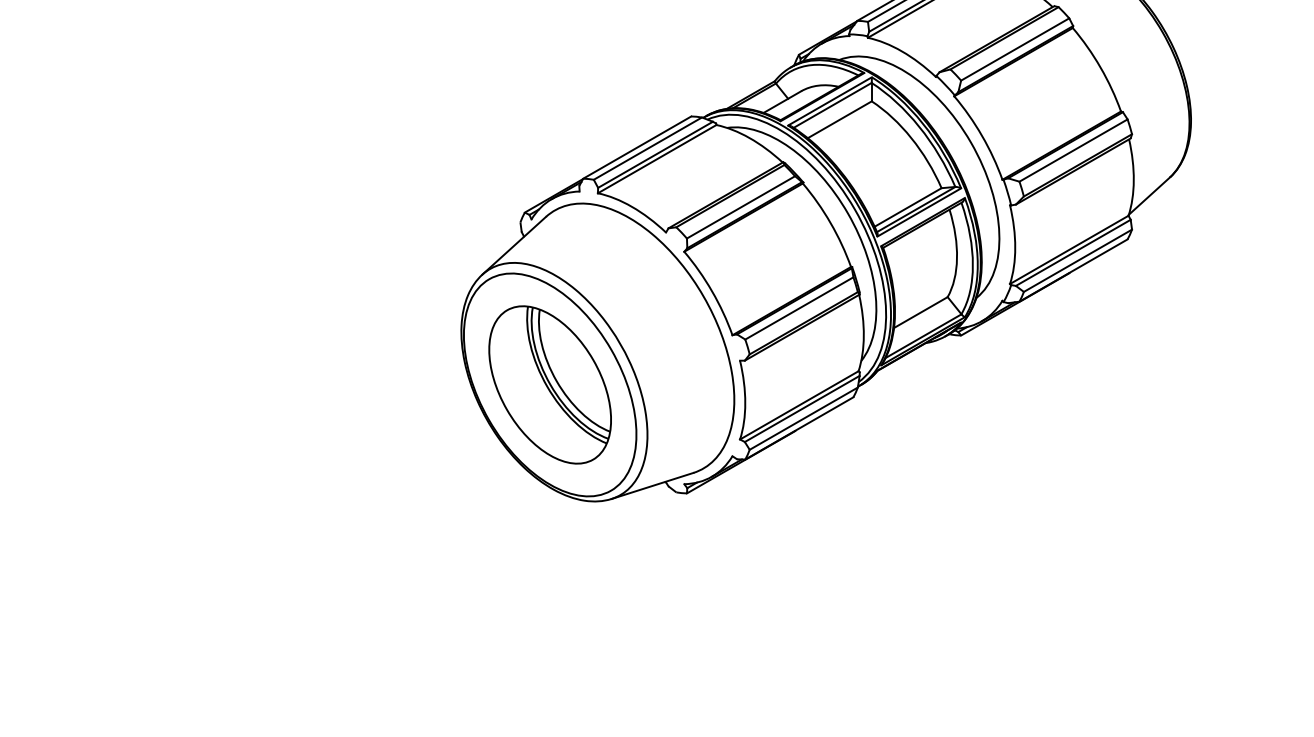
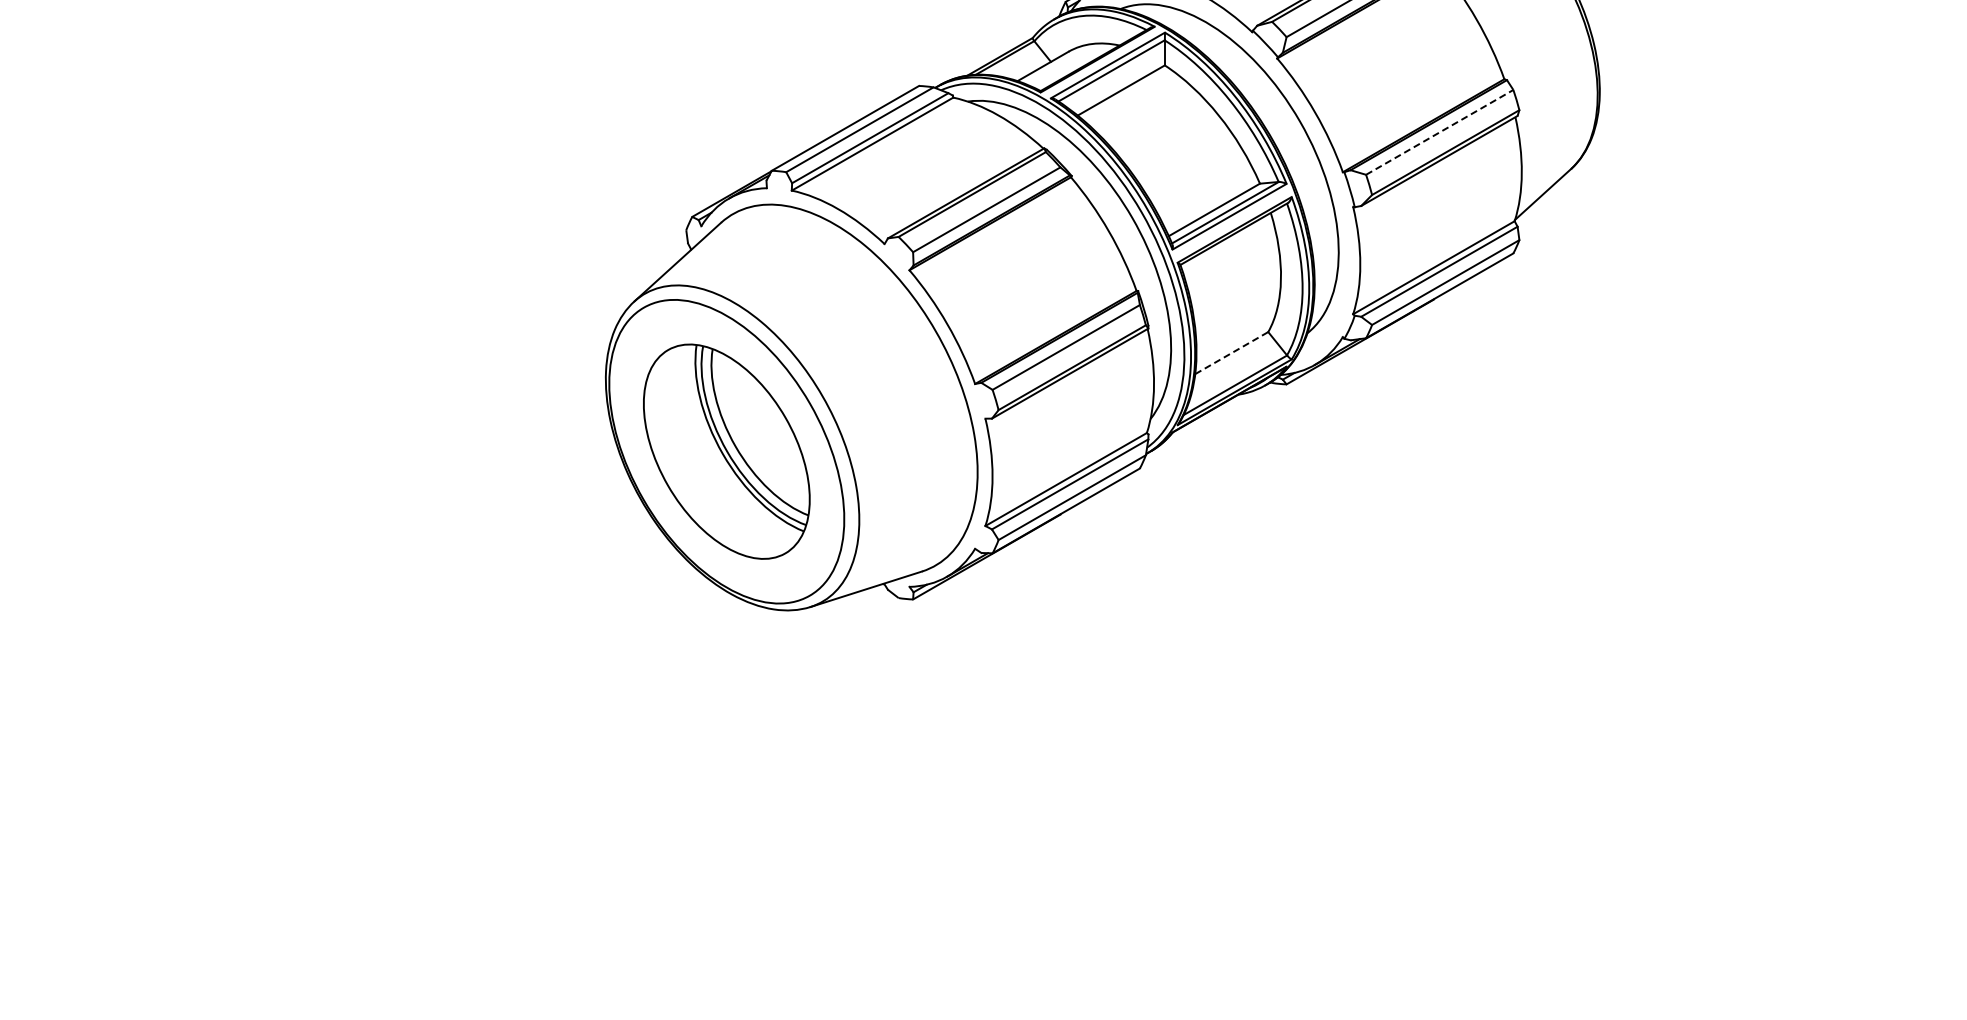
line: (1073, 150) -> (1439, 132), solid -> dashed
line: (921, 312) -> (1232, 352), solid -> dashed

